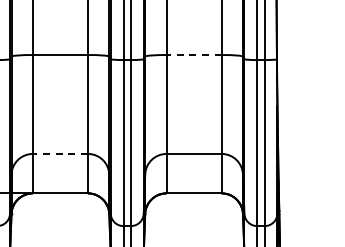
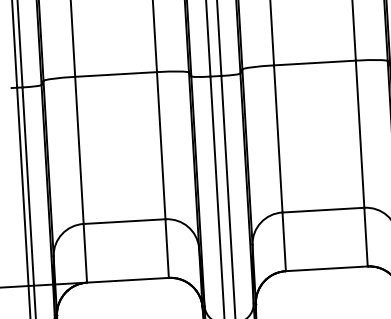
line: (194, 55) -> (315, 63), dashed -> solid
line: (60, 153) -> (124, 220), dashed -> solid

